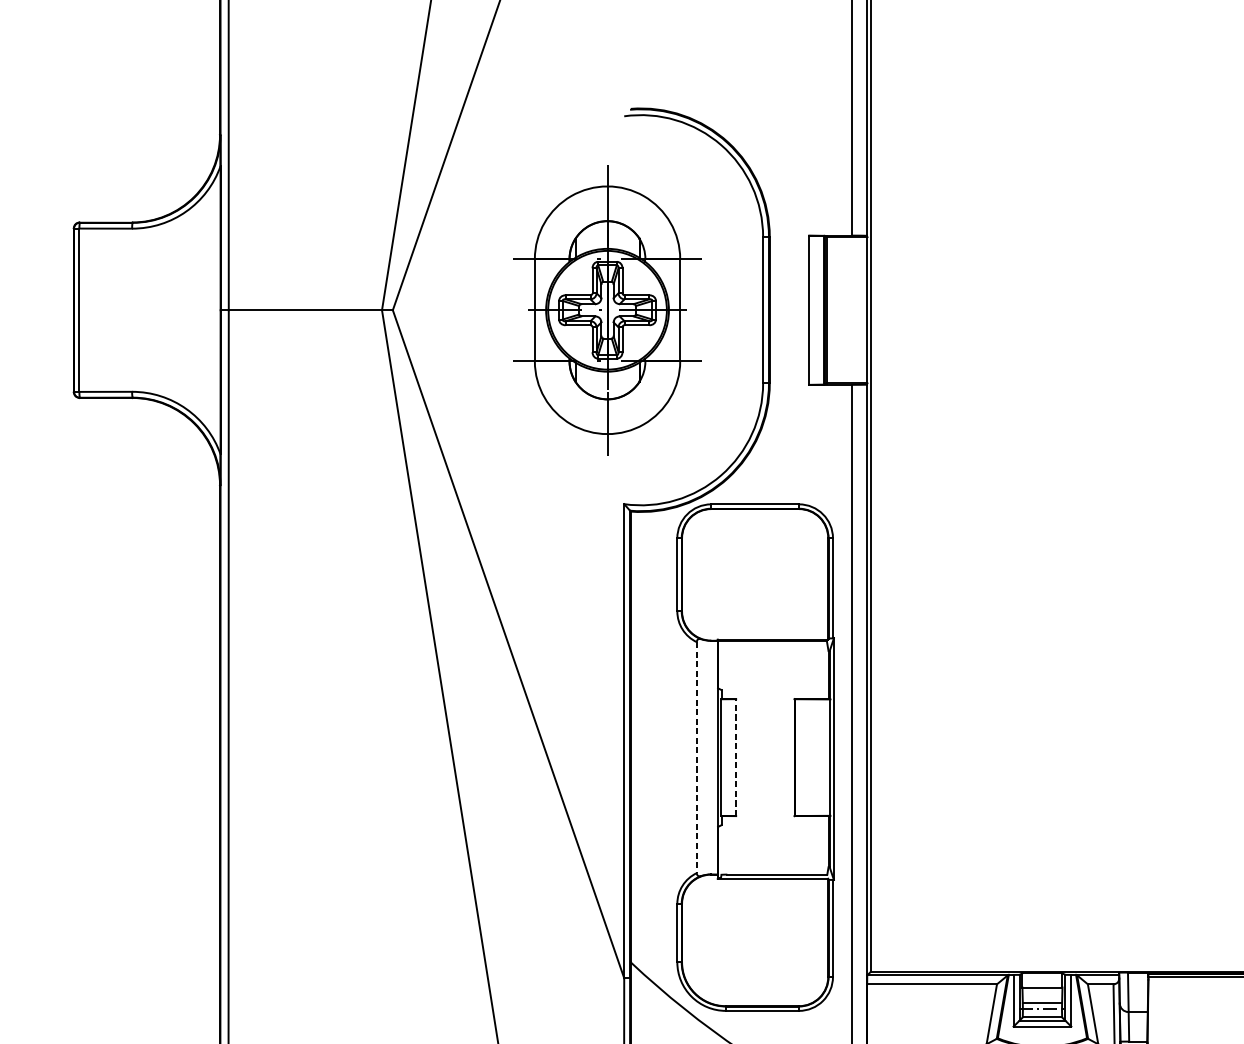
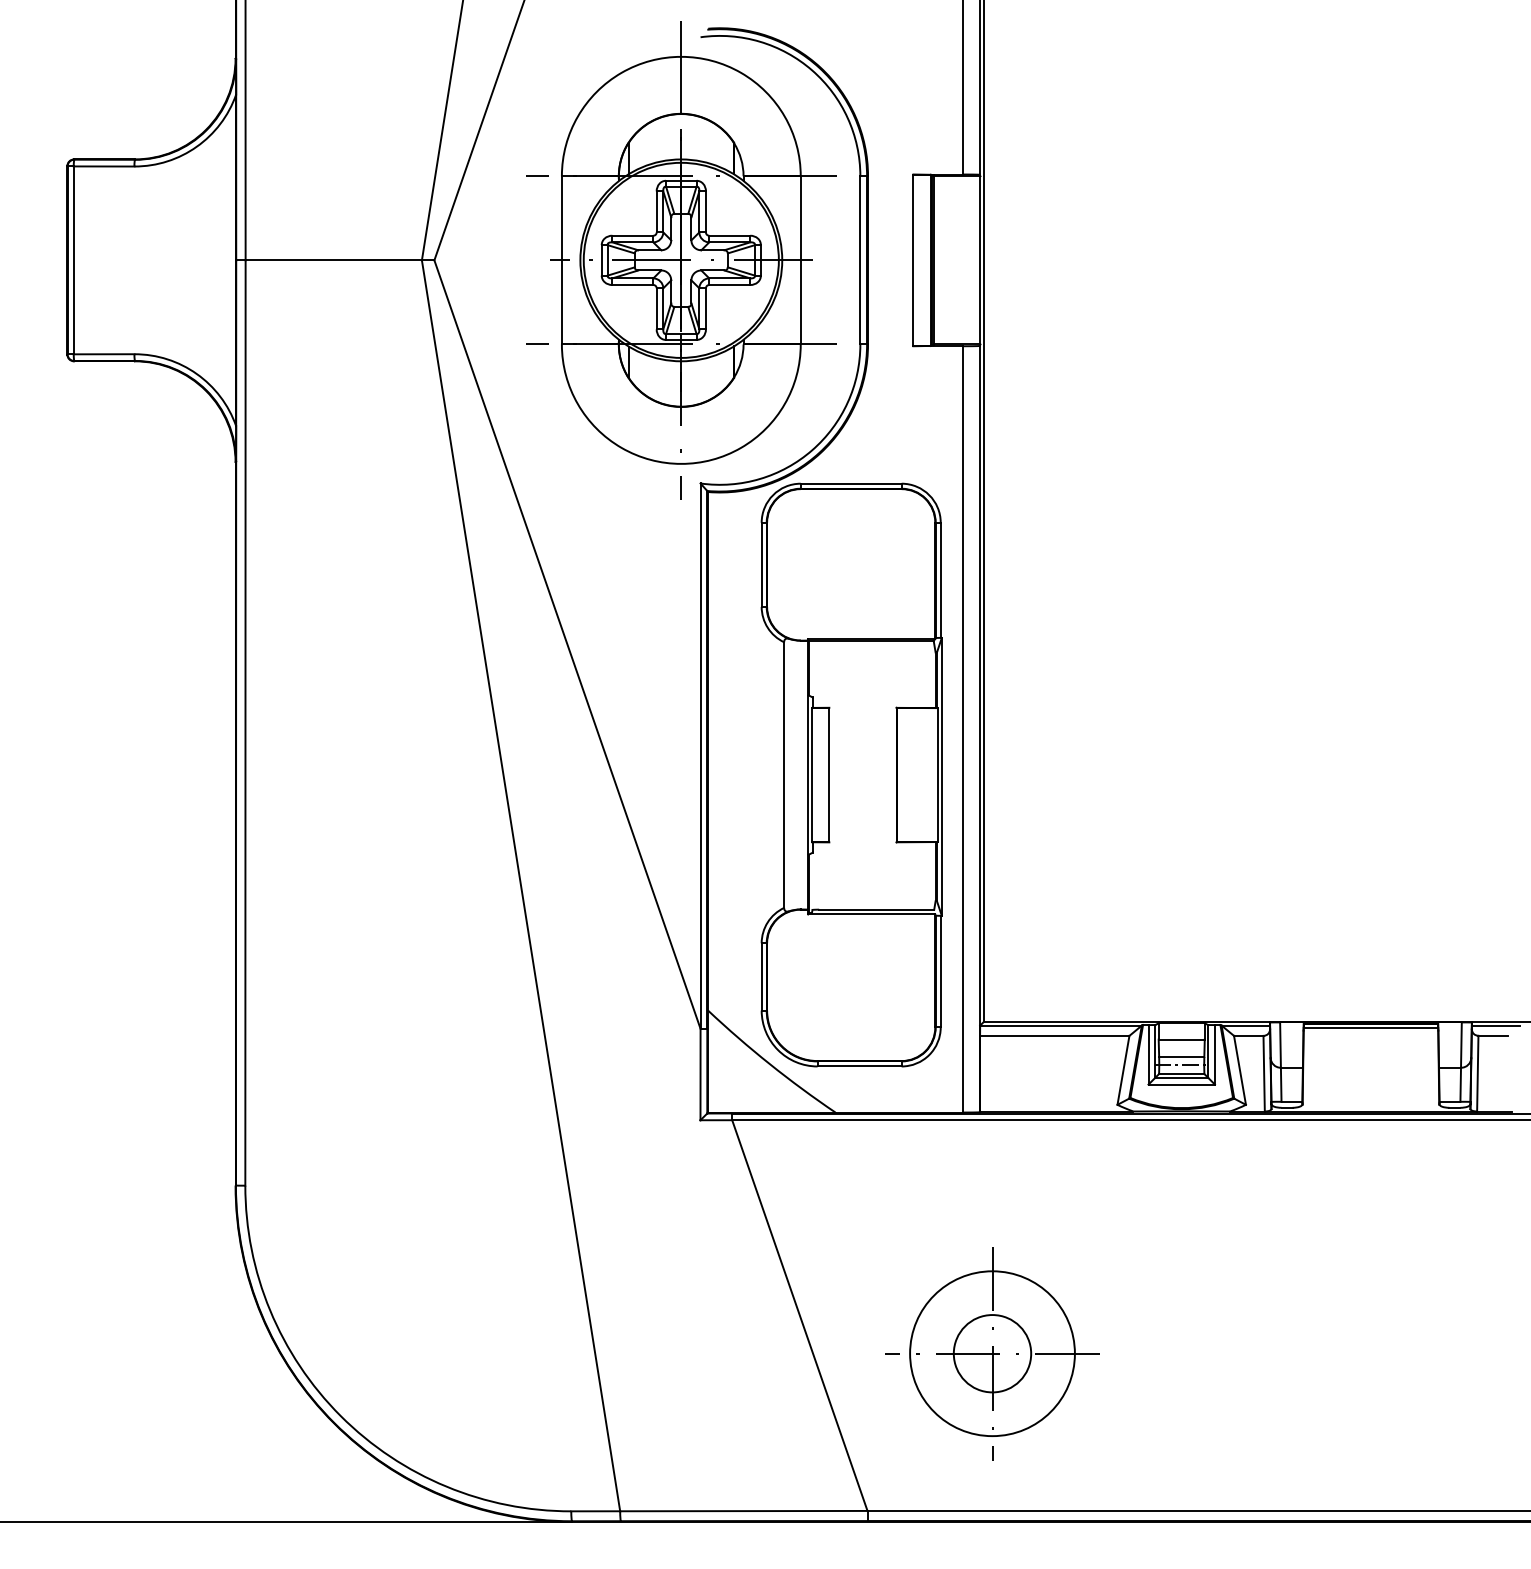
part: (607, 310) -> (681, 260), size x1.43
line: (697, 757) -> (784, 775), dashed -> solid
line: (736, 757) -> (829, 774), dashed -> solid

